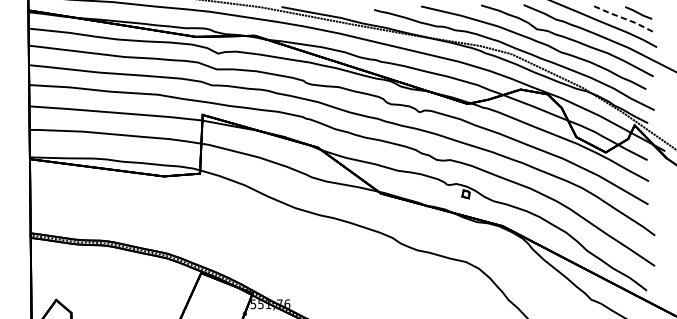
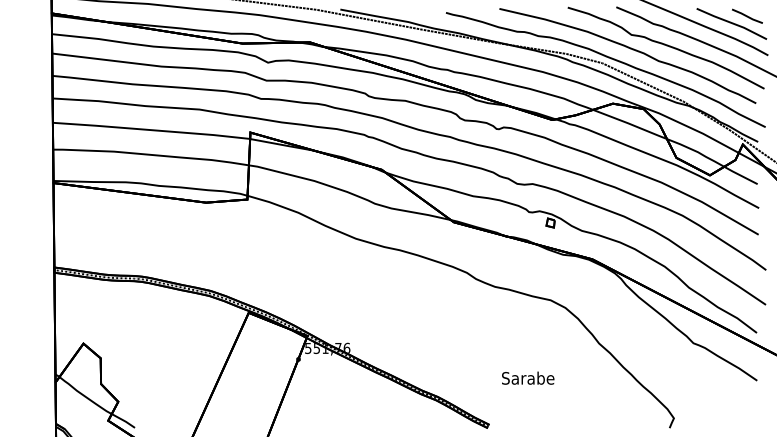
line: (625, 19) -> (732, 23), dashed -> solid

